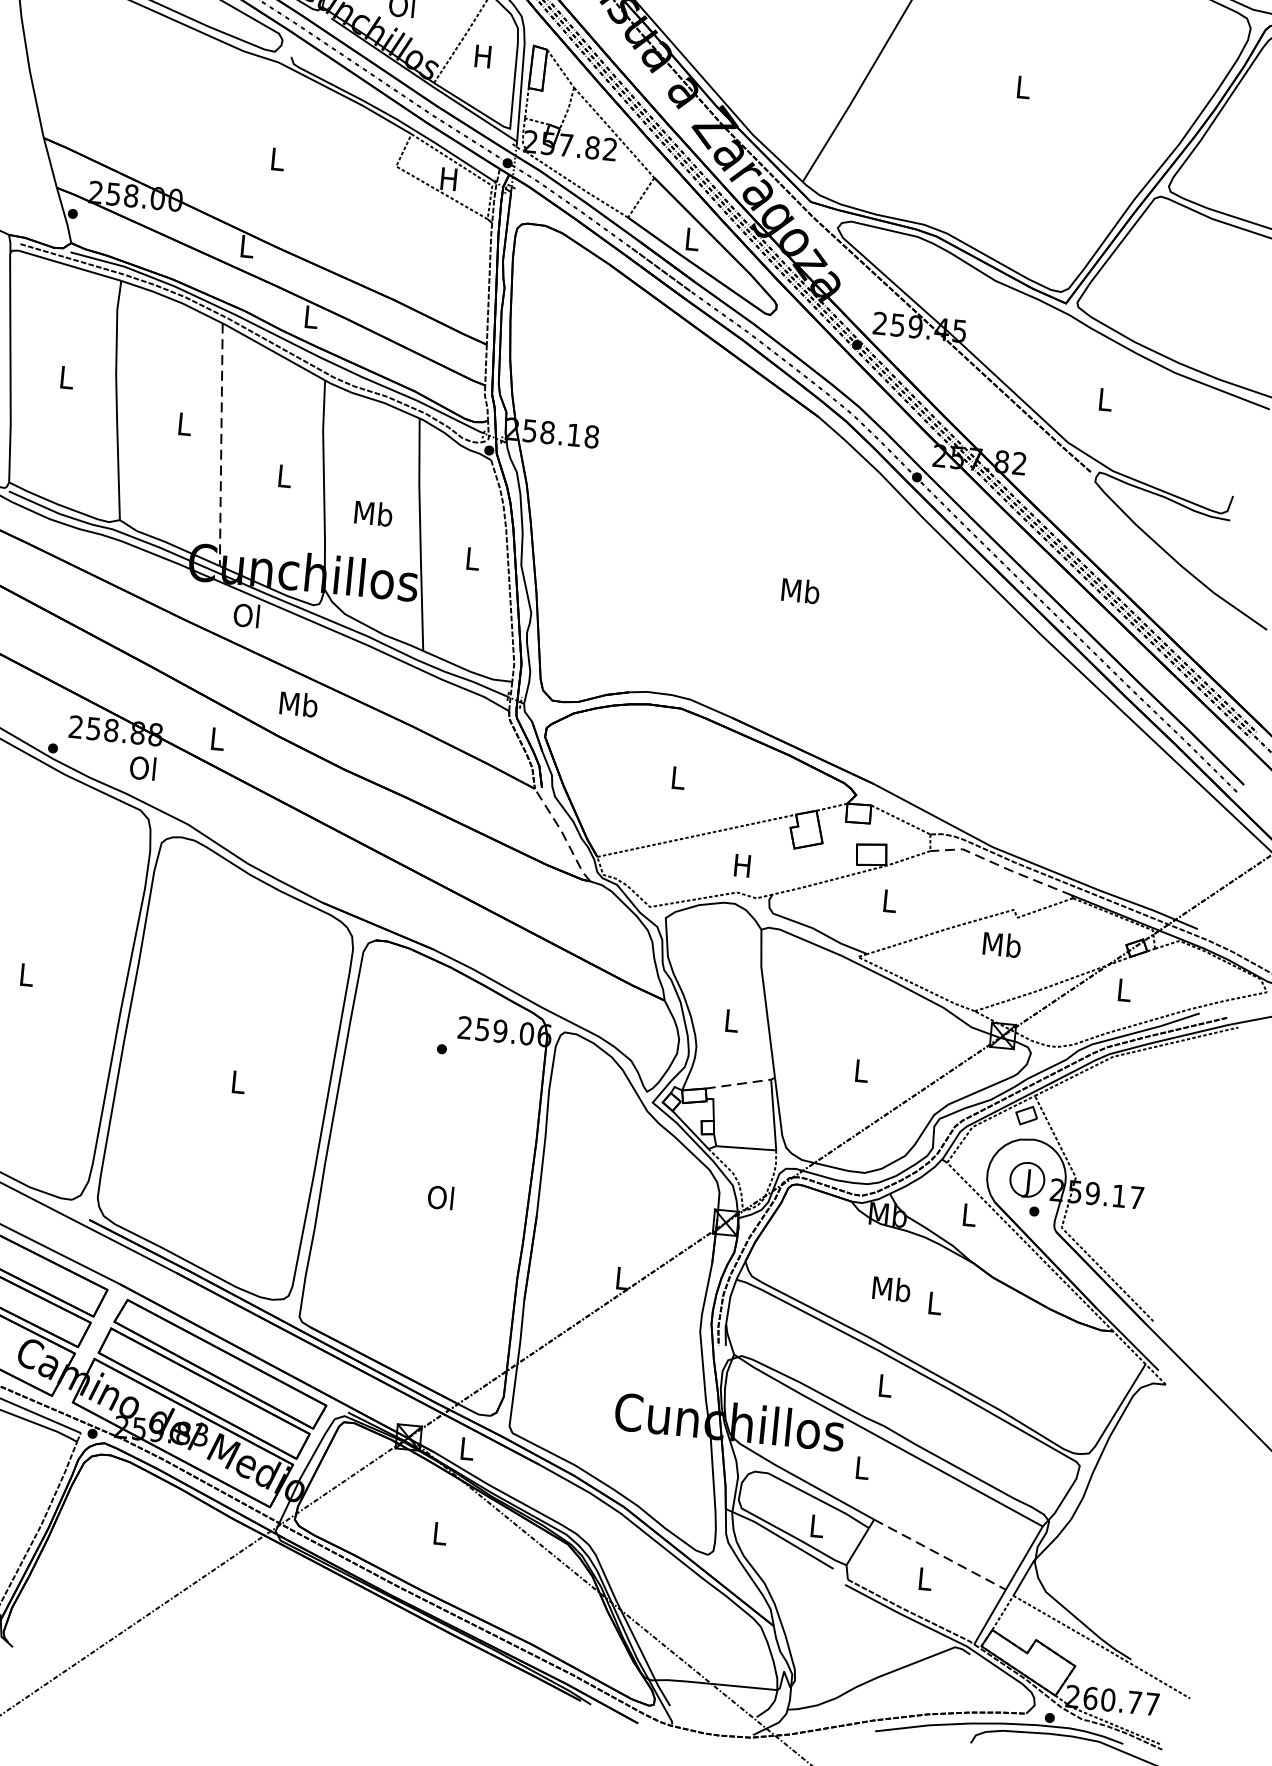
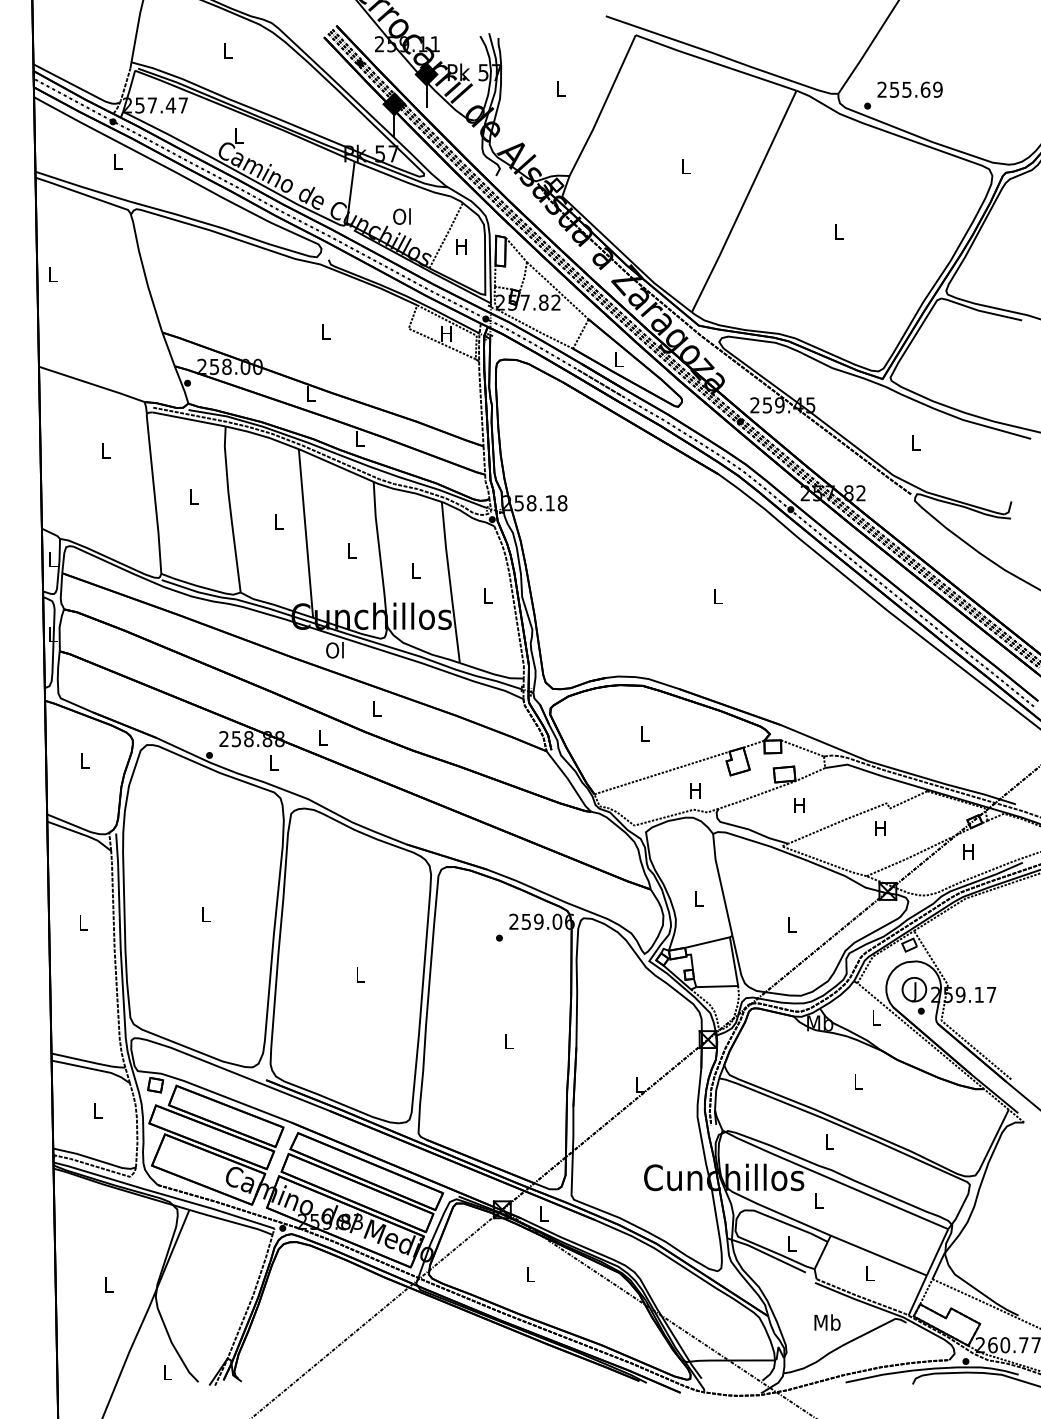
line: (220, 444) -> (305, 533), dashed -> solid
text: (374, 512) -> (416, 570), Mb -> L
text: (800, 589) -> (717, 595), Mb -> L
text: (299, 704) -> (377, 708), Mb -> L
text: (143, 767) -> (273, 762), Ol -> L
line: (563, 835) -> (569, 781), dashed -> solid
line: (1001, 865) -> (875, 773), dashed -> solid
text: (888, 901) -> (799, 805), L -> H
text: (1002, 945) -> (881, 828), Mb -> H
text: (1123, 989) -> (968, 851), L -> H
line: (739, 1084) -> (708, 942), dashed -> solid
text: (440, 1196) -> (508, 1040), Ol -> L
text: (891, 1289) -> (827, 1322), moved
line: (939, 1554) -> (878, 1255), dashed -> solid

